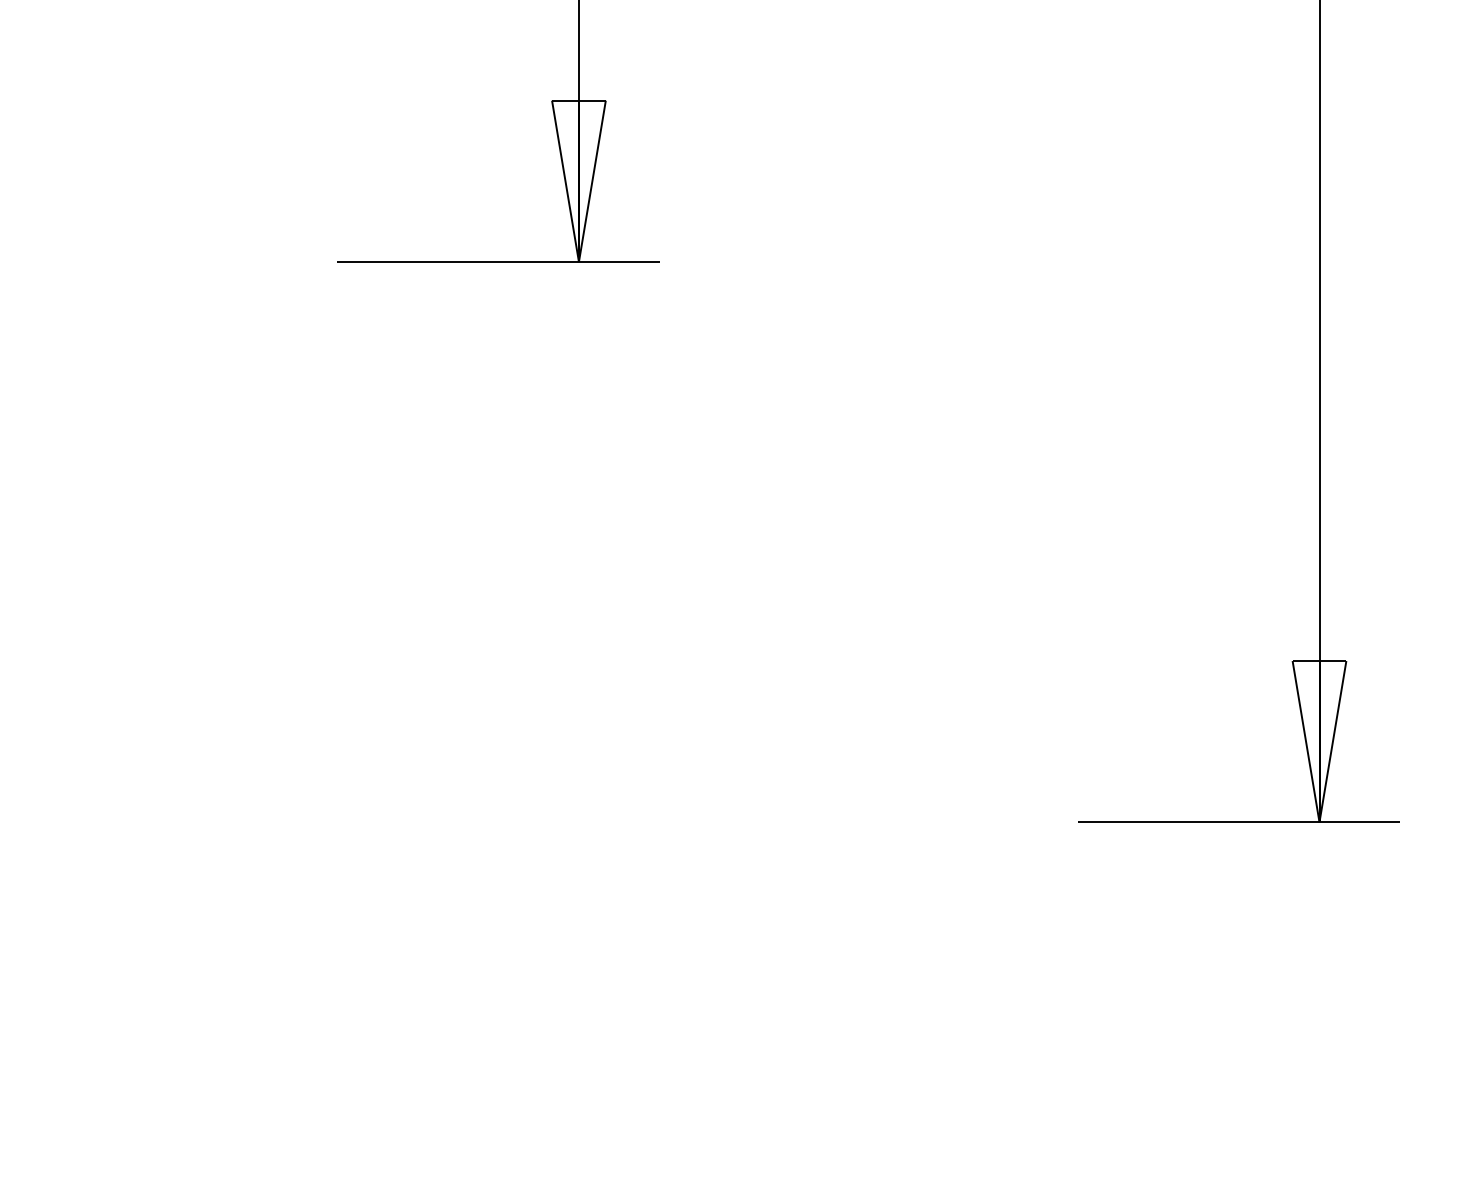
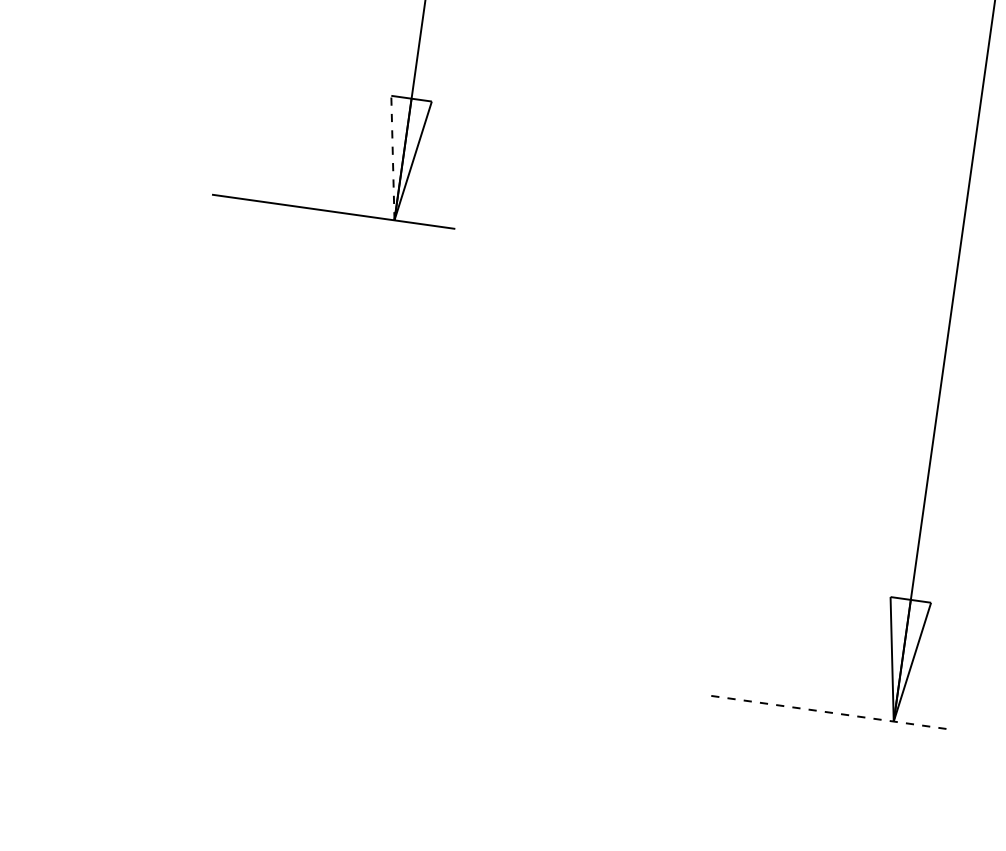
line: (565, 181) -> (392, 158), solid -> dashed
line: (1239, 822) -> (833, 713), solid -> dashed

